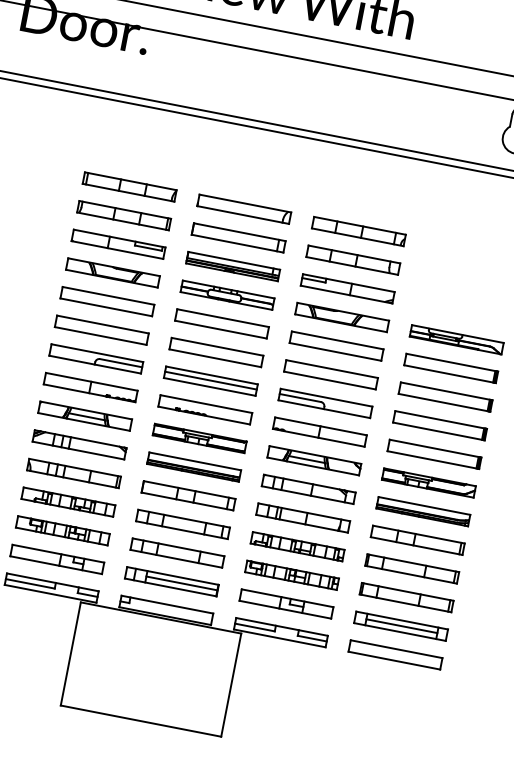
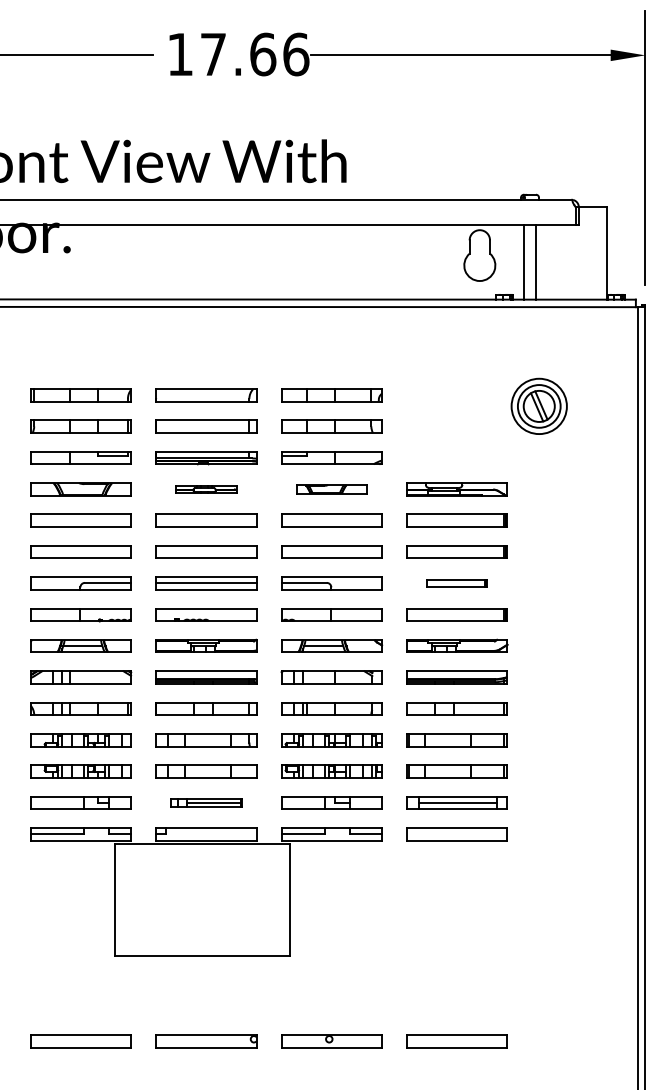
part: (227, 295) -> (206, 489), size x0.6
part: (341, 317) -> (331, 489), size x0.7
part: (439, 425) -> (456, 583), size x0.6
part: (172, 581) -> (206, 802), size x0.7

